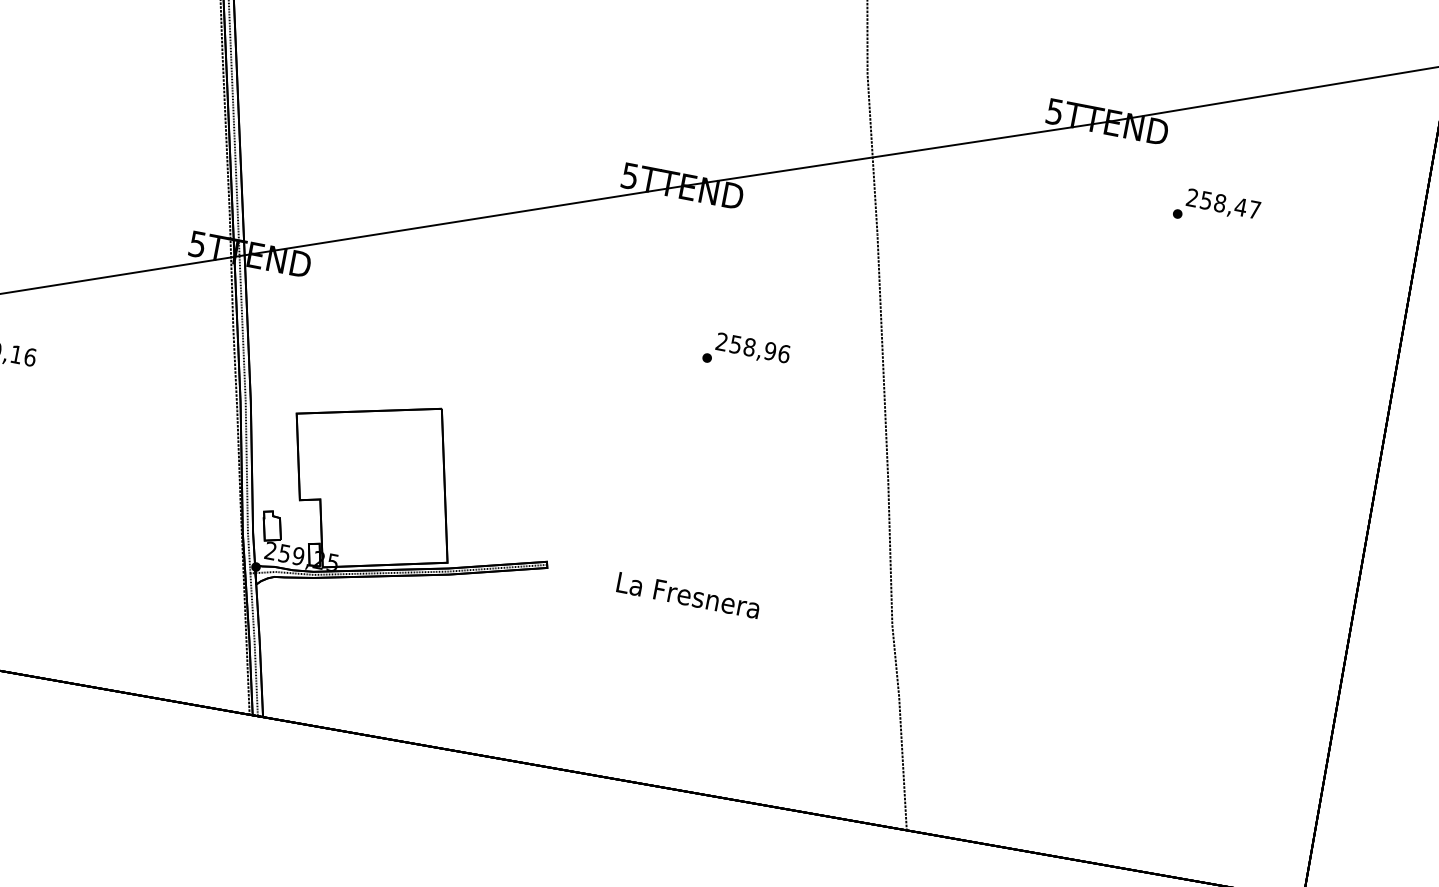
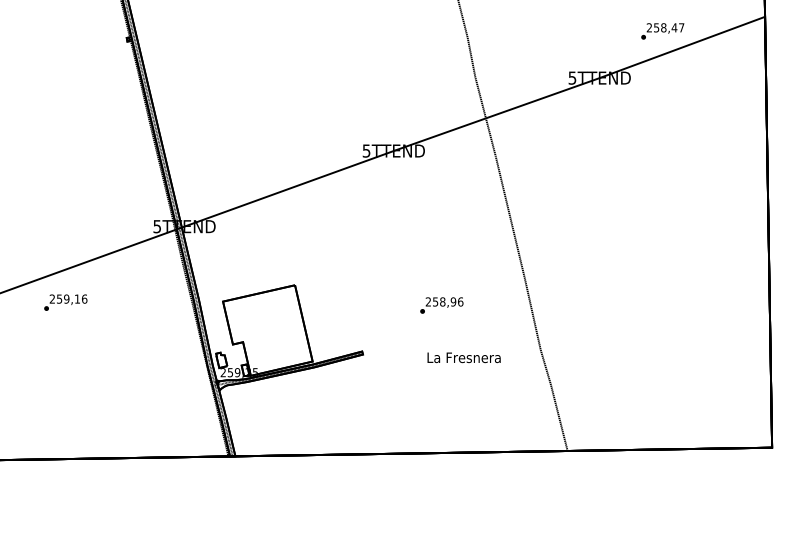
text: (1216, 209) -> (662, 31), moved
text: (745, 353) -> (441, 305), moved
text: (687, 594) -> (463, 357), moved

